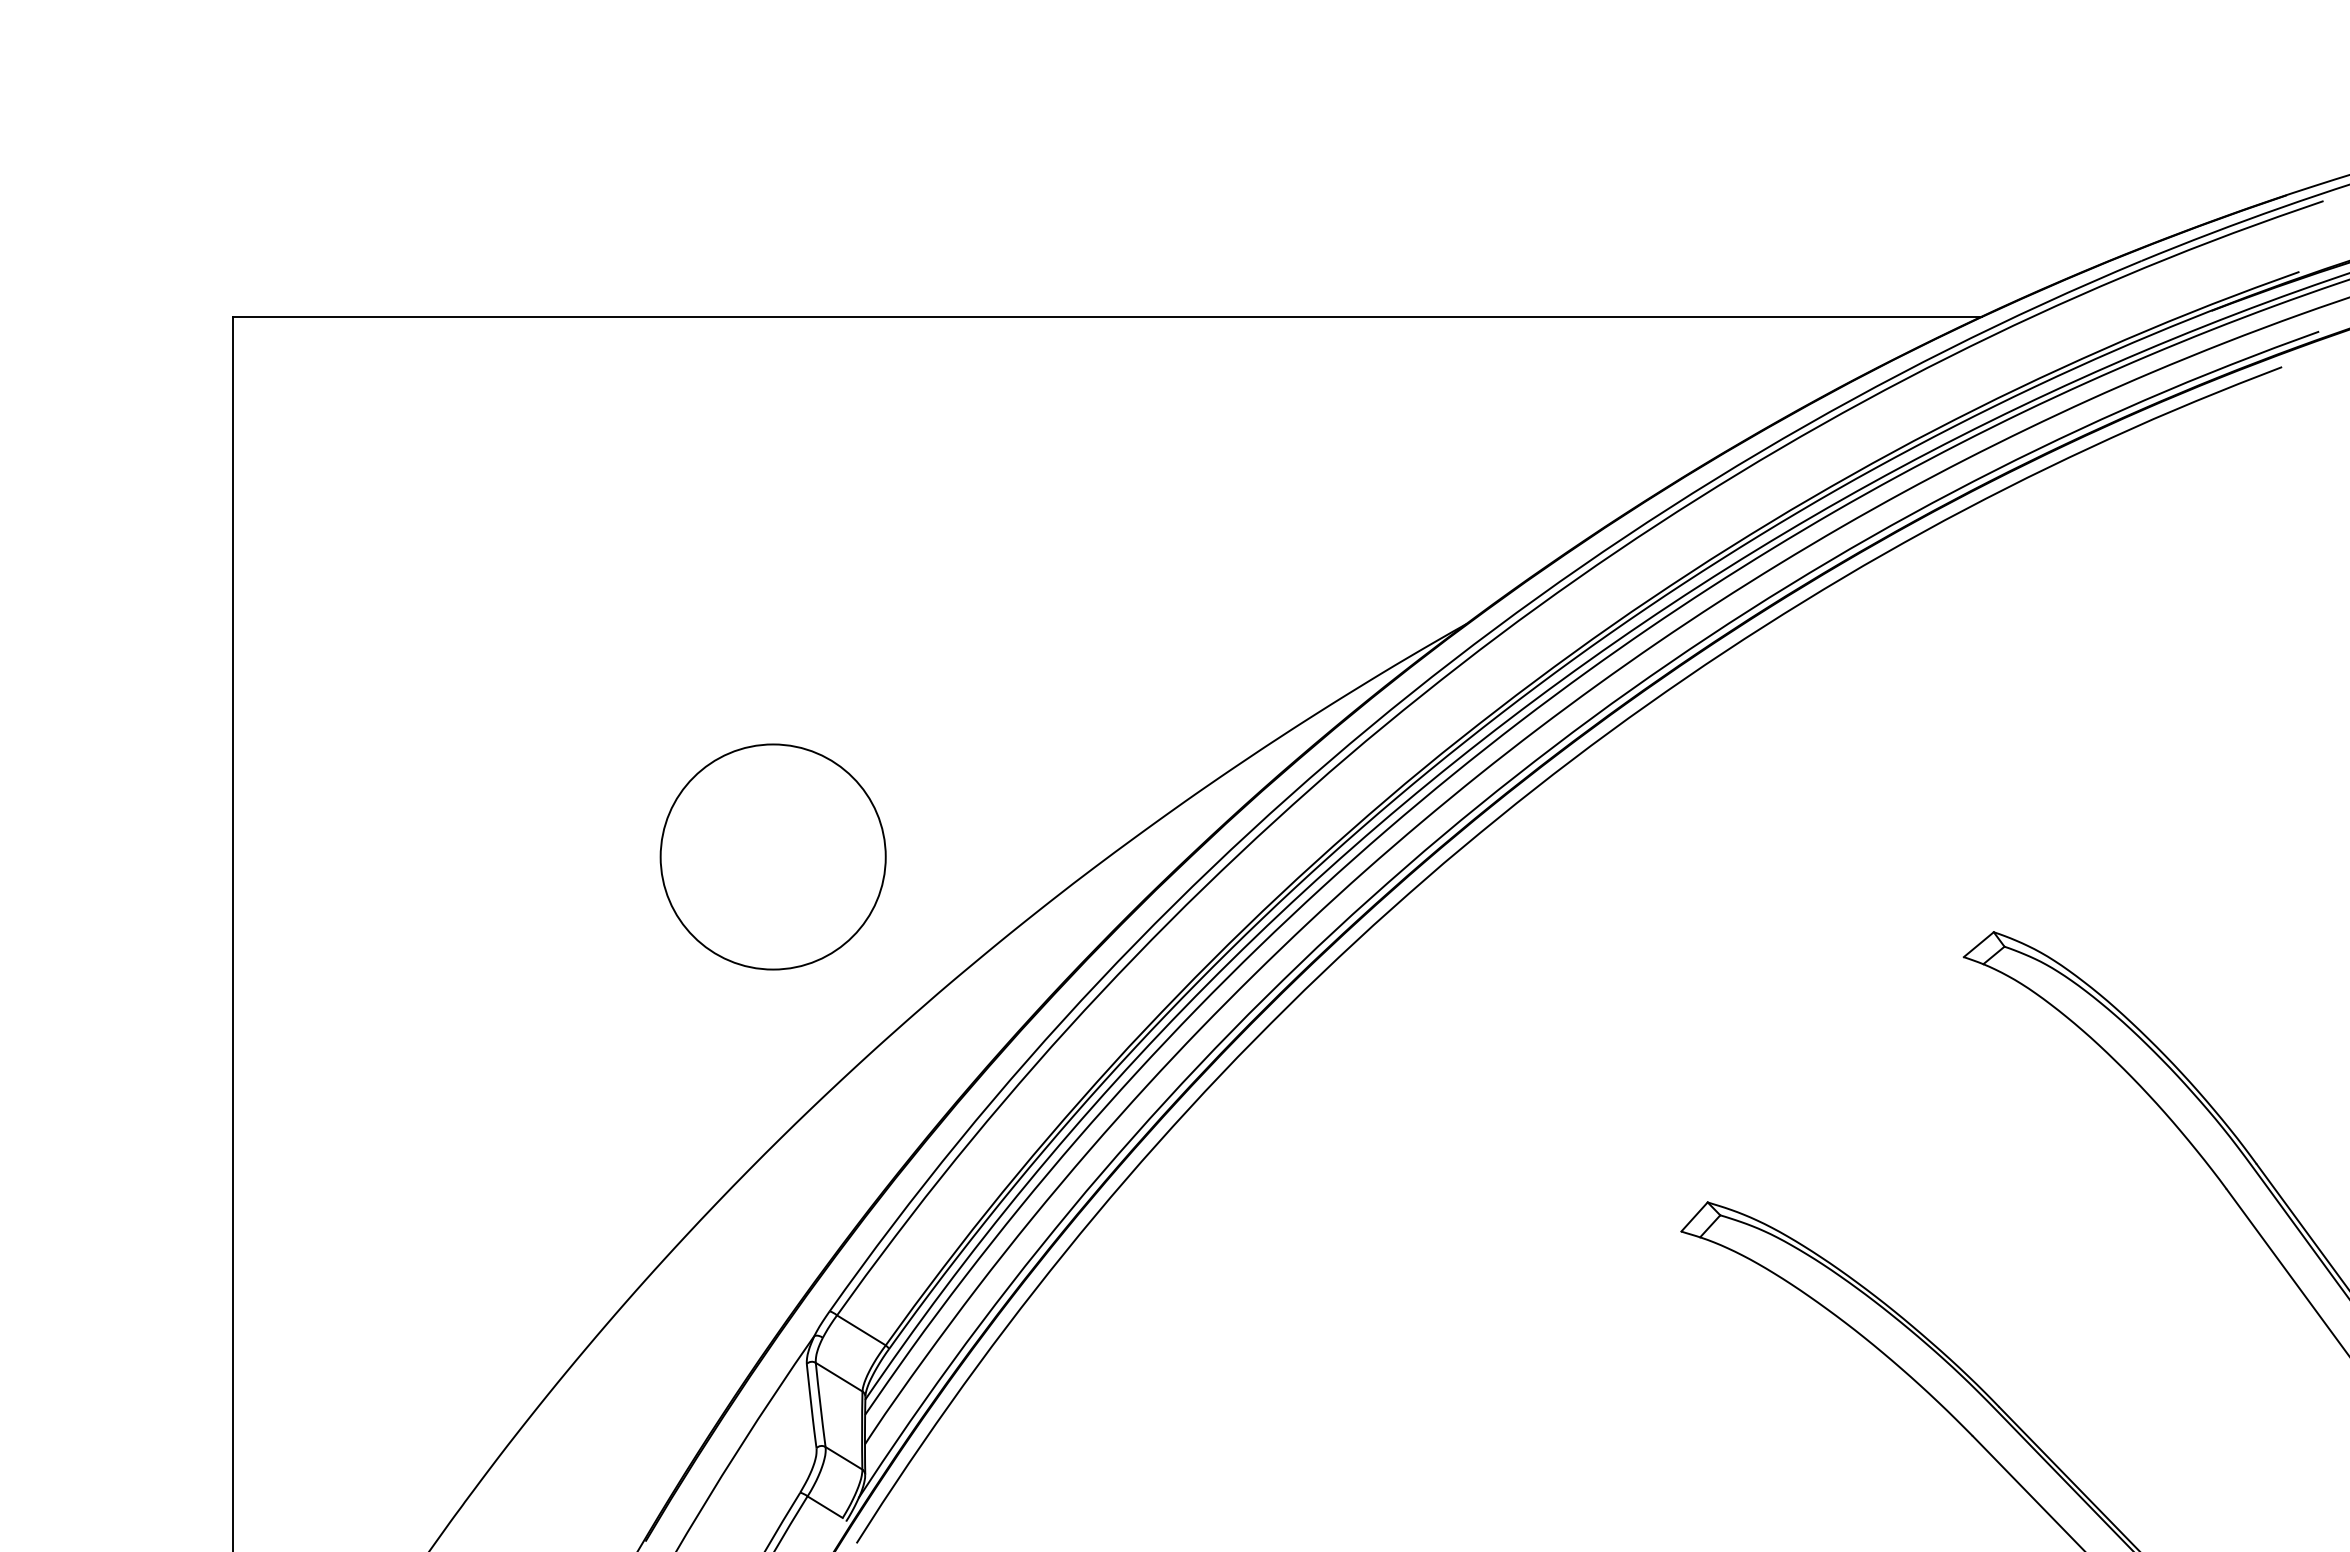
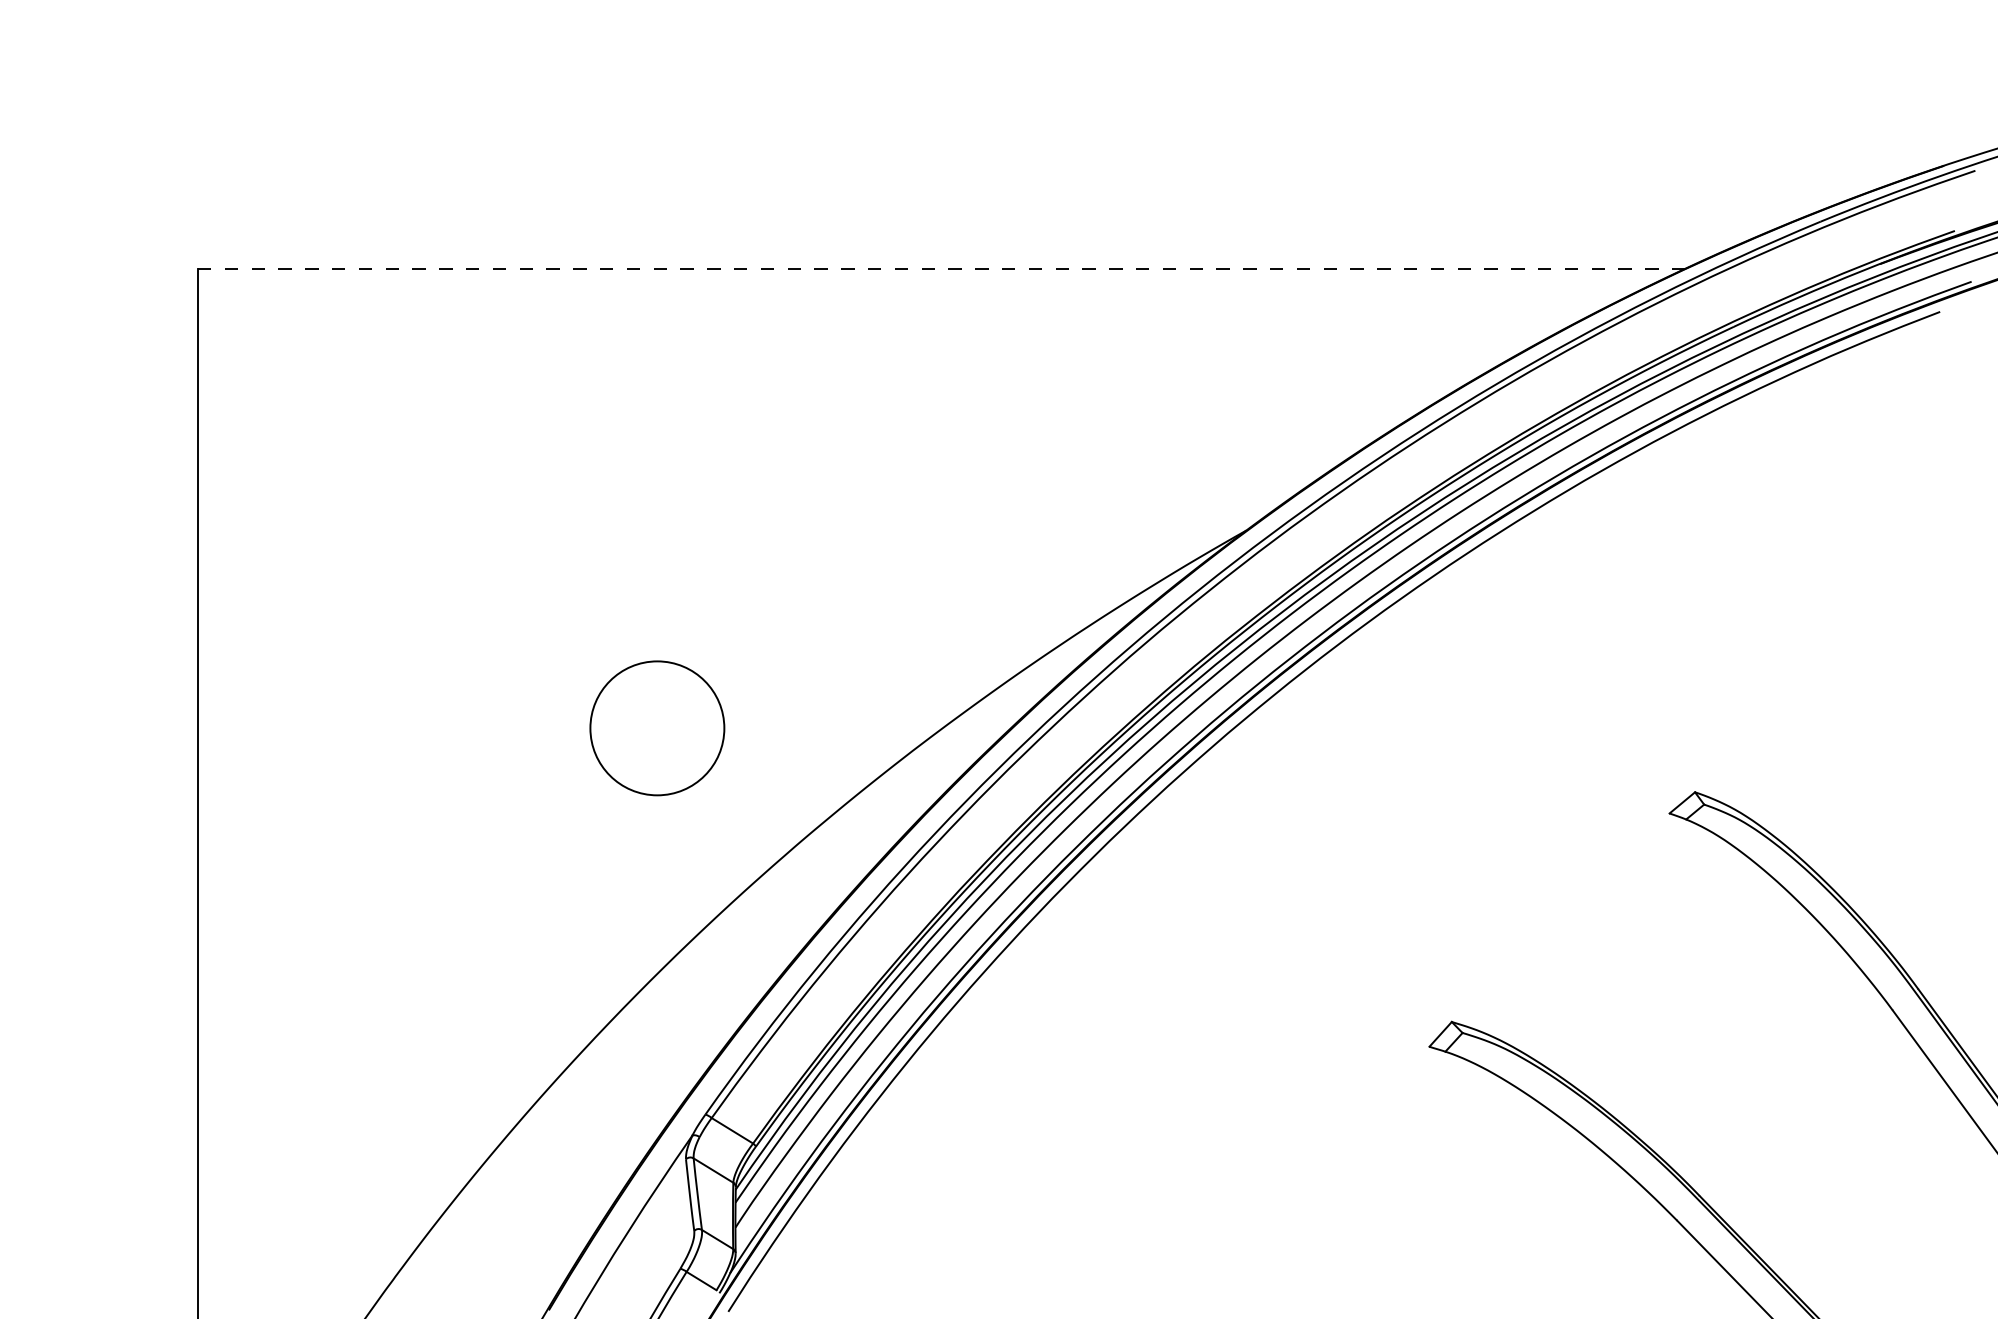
line: (1107, 316) -> (941, 268), solid -> dashed
circle: (772, 856) -> (656, 727), size x0.7

